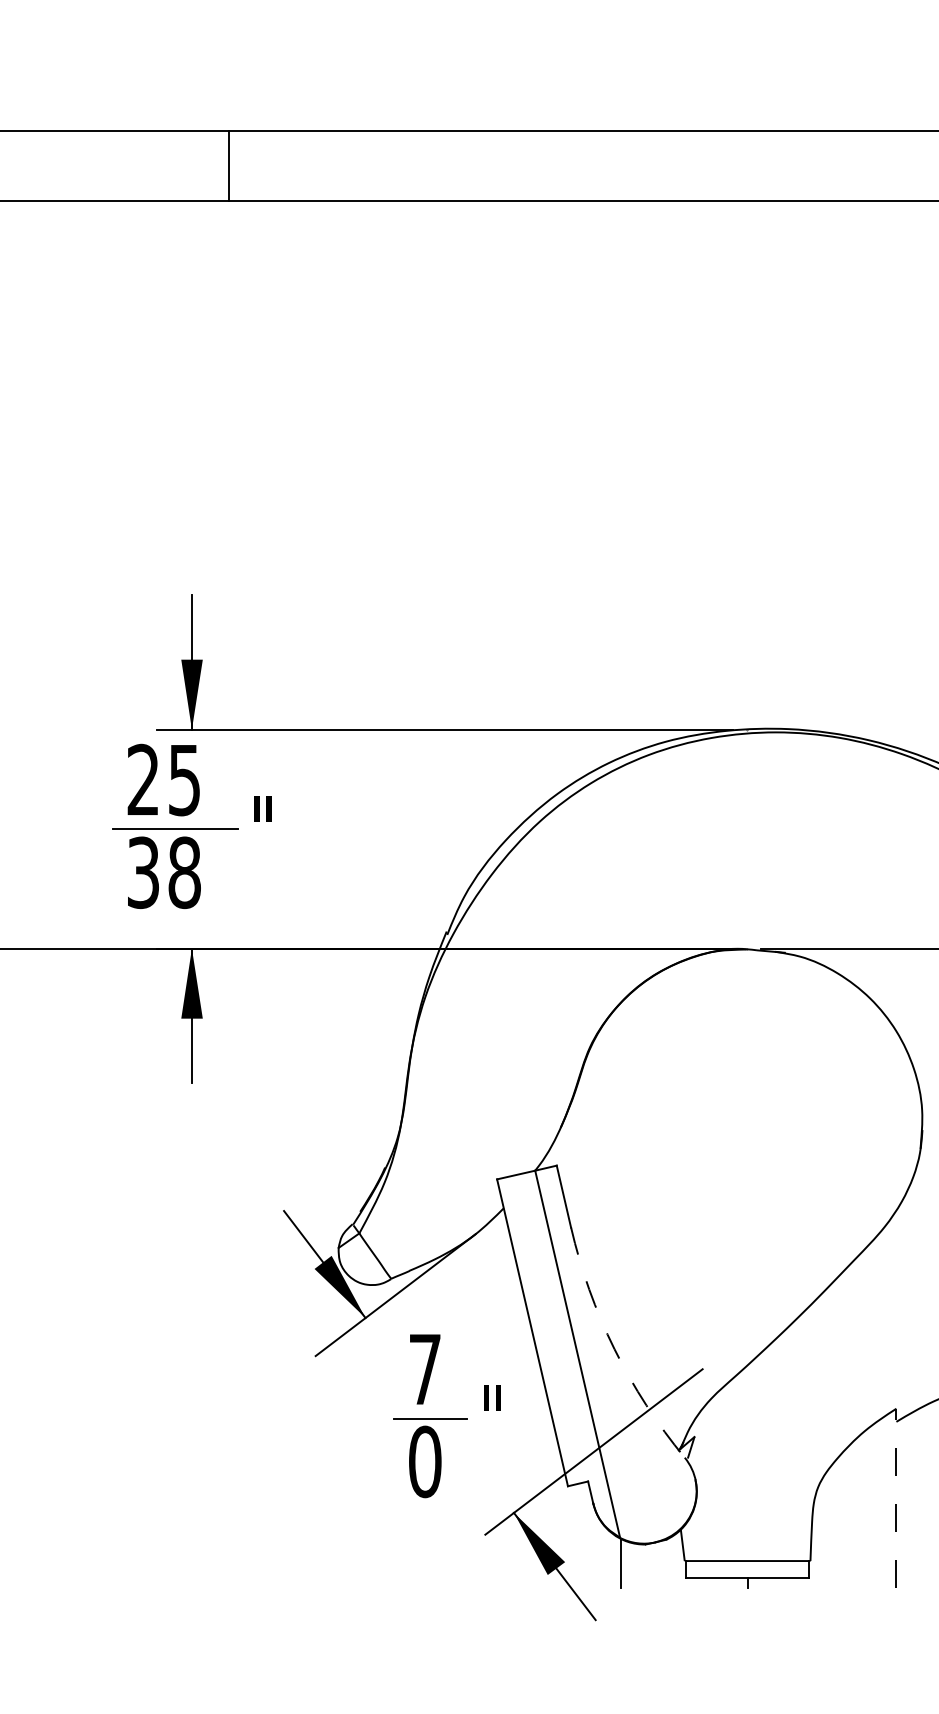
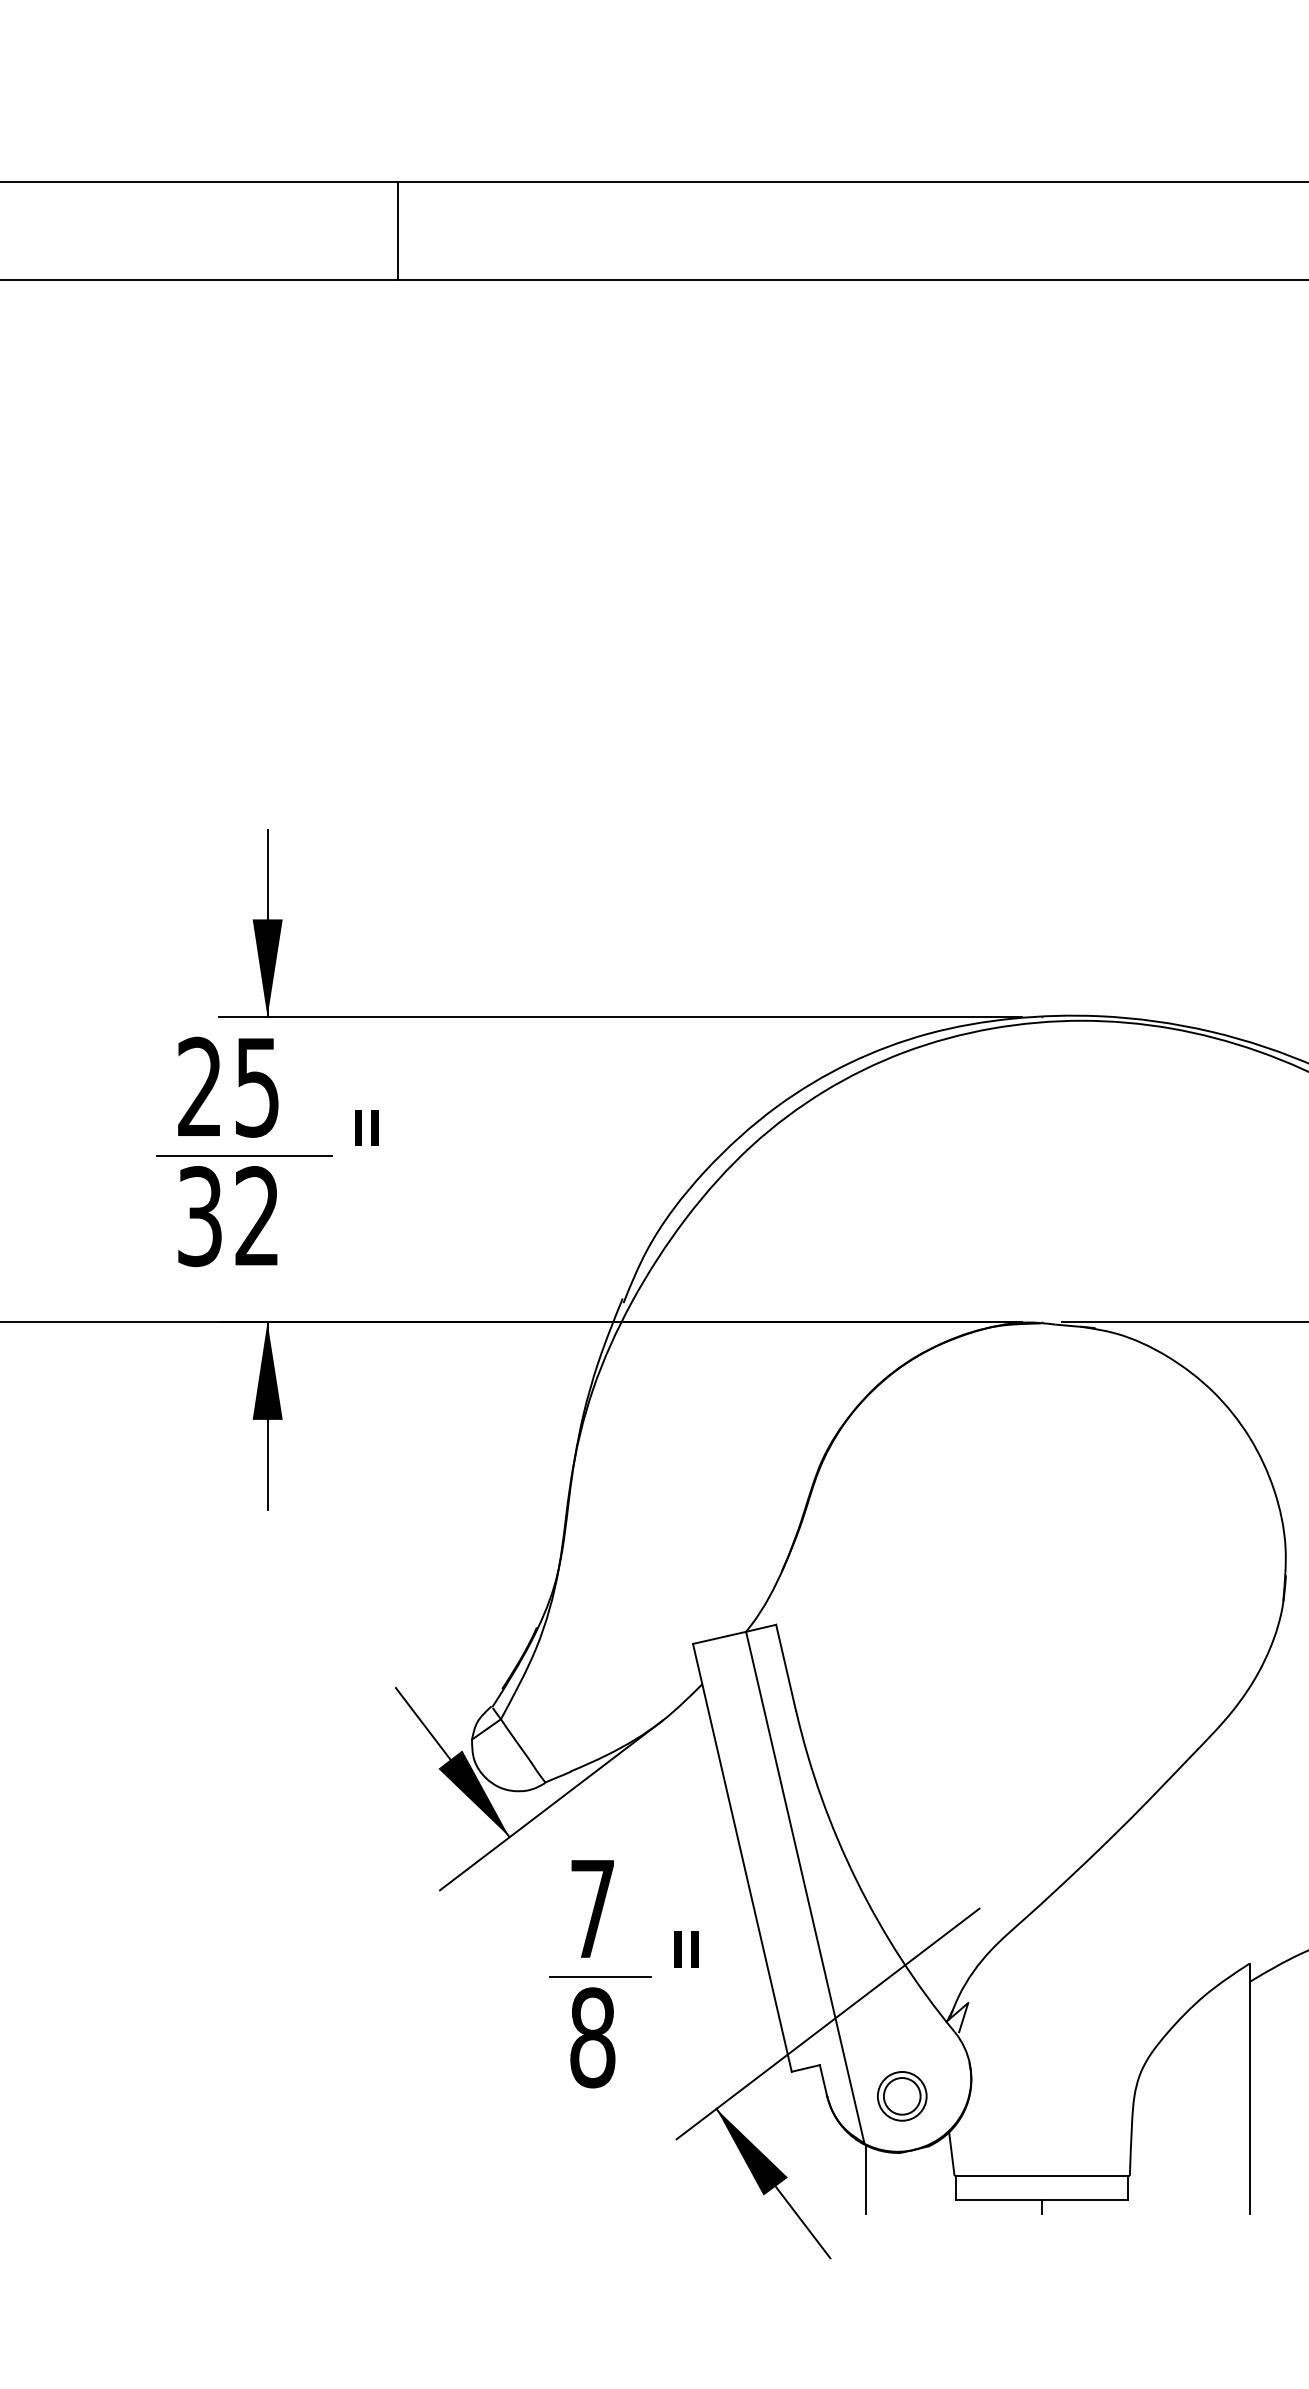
line: (229, 166) -> (397, 231), moved
text: (184, 872) -> (257, 1216), 38 -> 32
arc: (614, 1349) -> (856, 1880), dashed -> solid
text: (425, 1461) -> (592, 2037), 0 -> 8
line: (896, 1498) -> (1249, 2088), dashed -> solid
part: (647, 1504) -> (902, 2096), added

